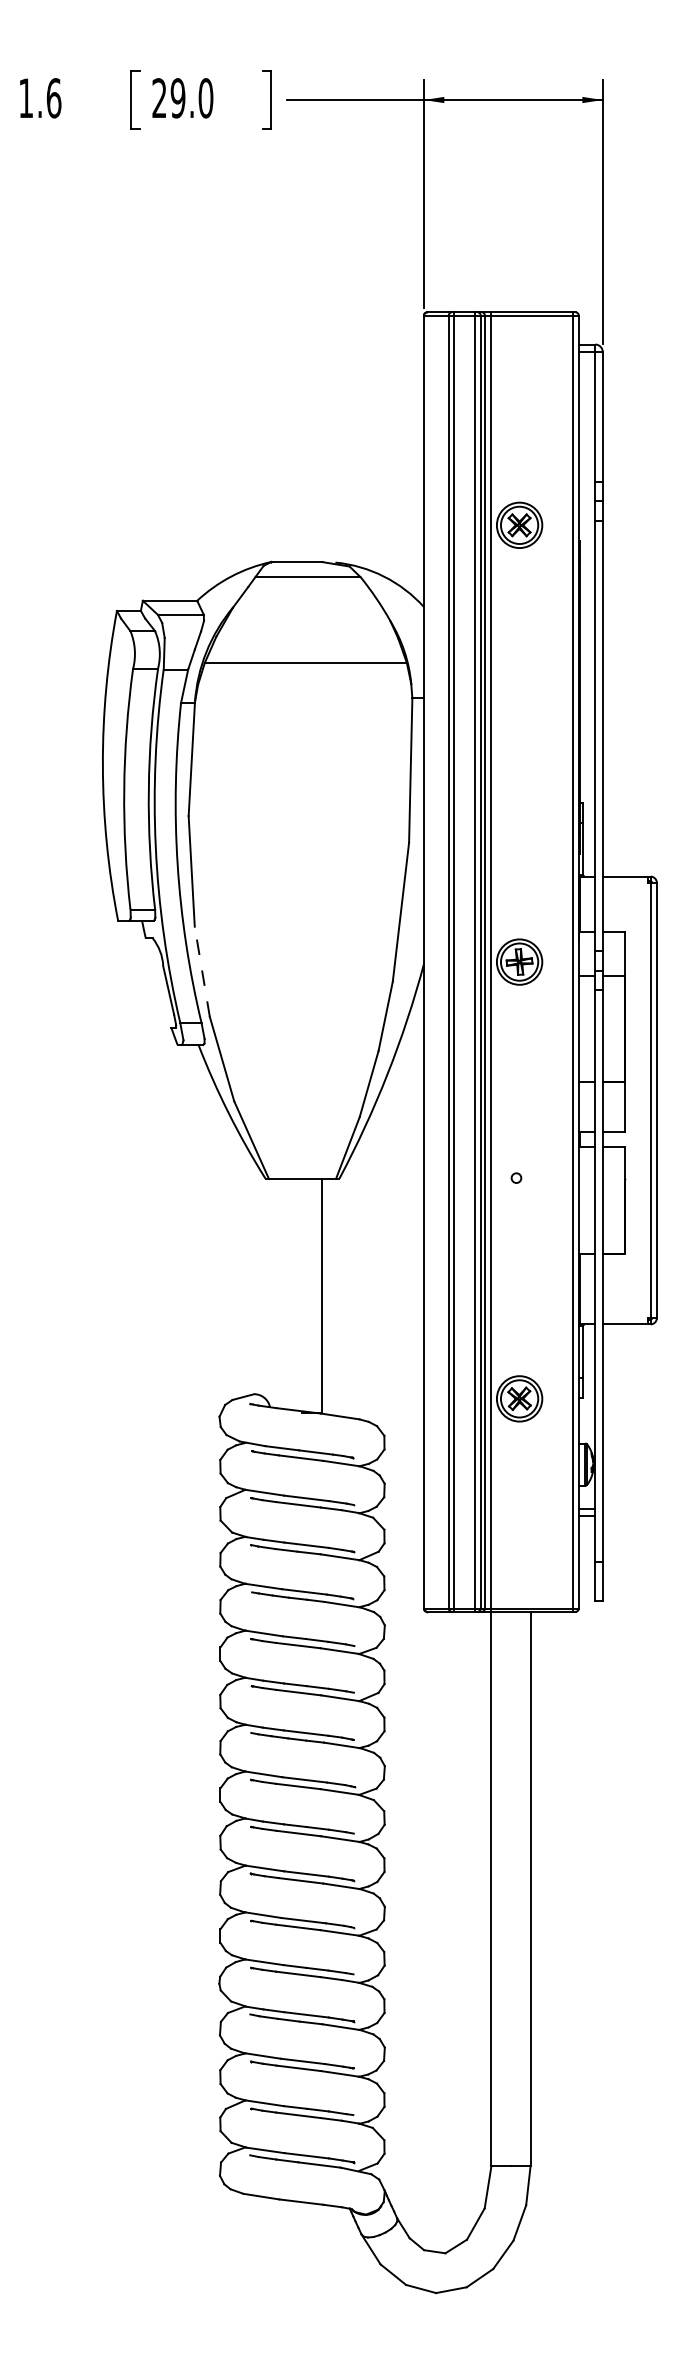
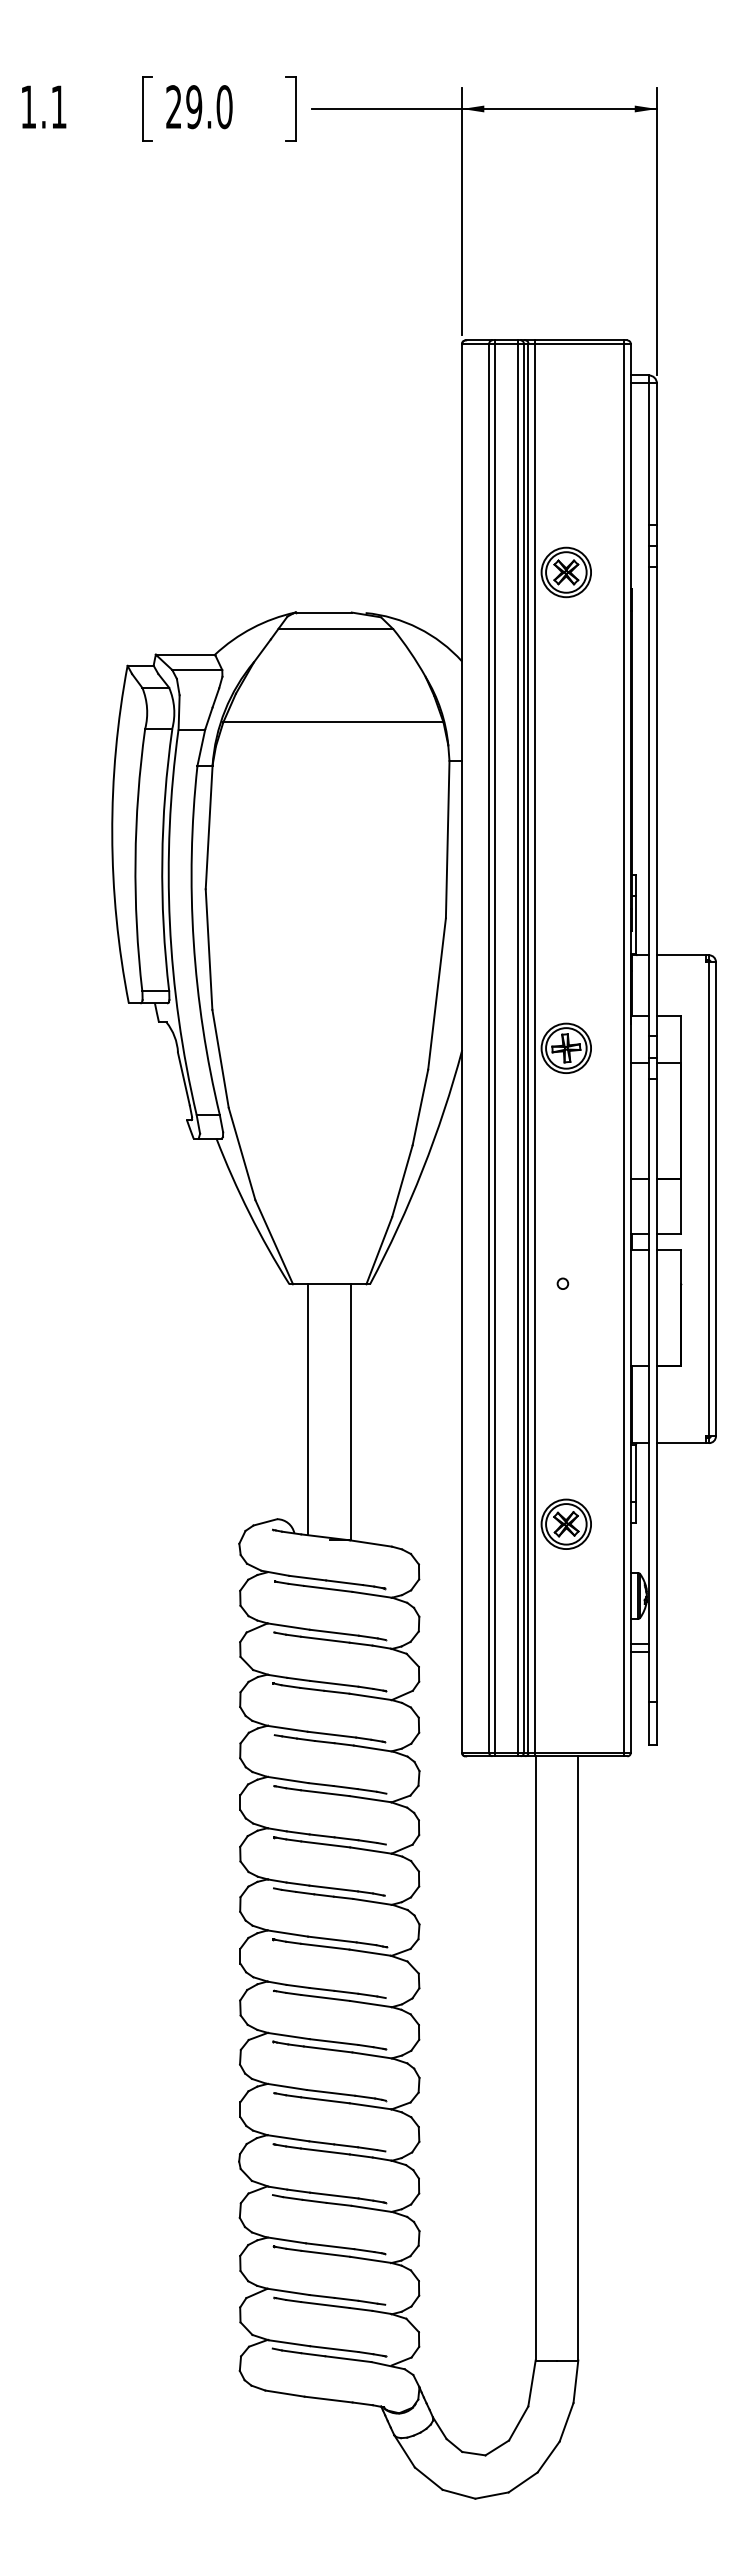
text: (54, 98) -> (59, 107), 1.6 -> 1.1
line: (202, 971) -> (220, 1058), dashed -> solid
line: (282, 1293) -> (308, 1409), added

